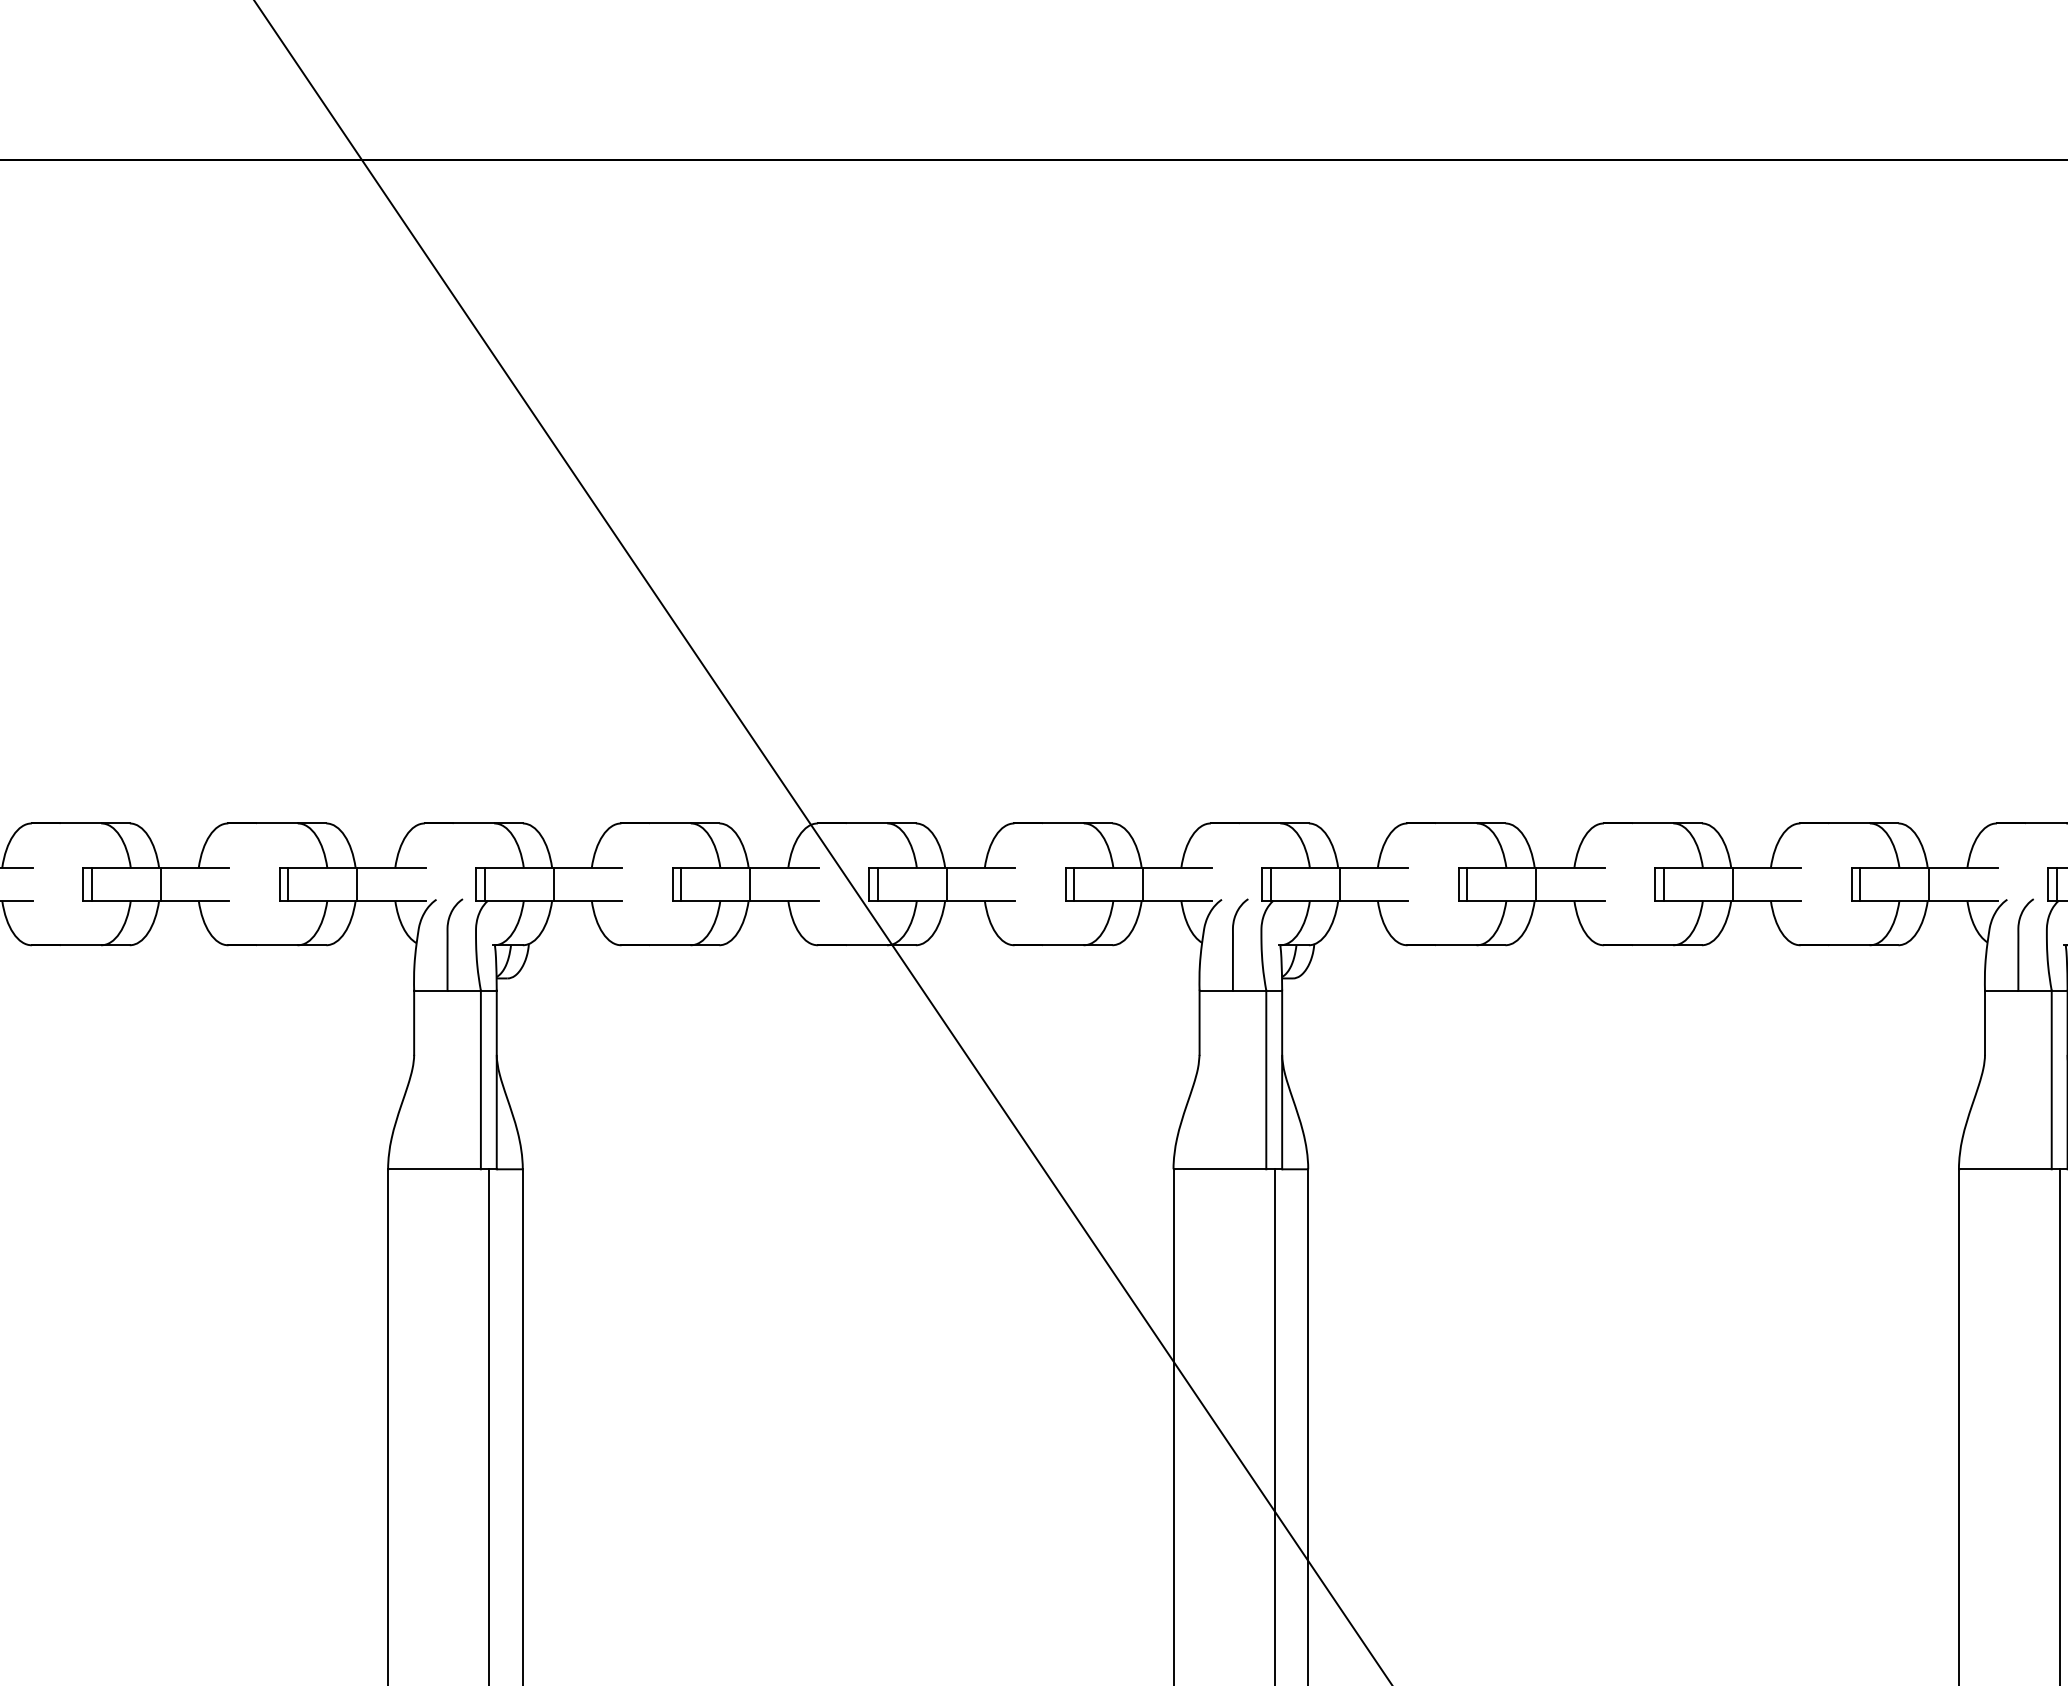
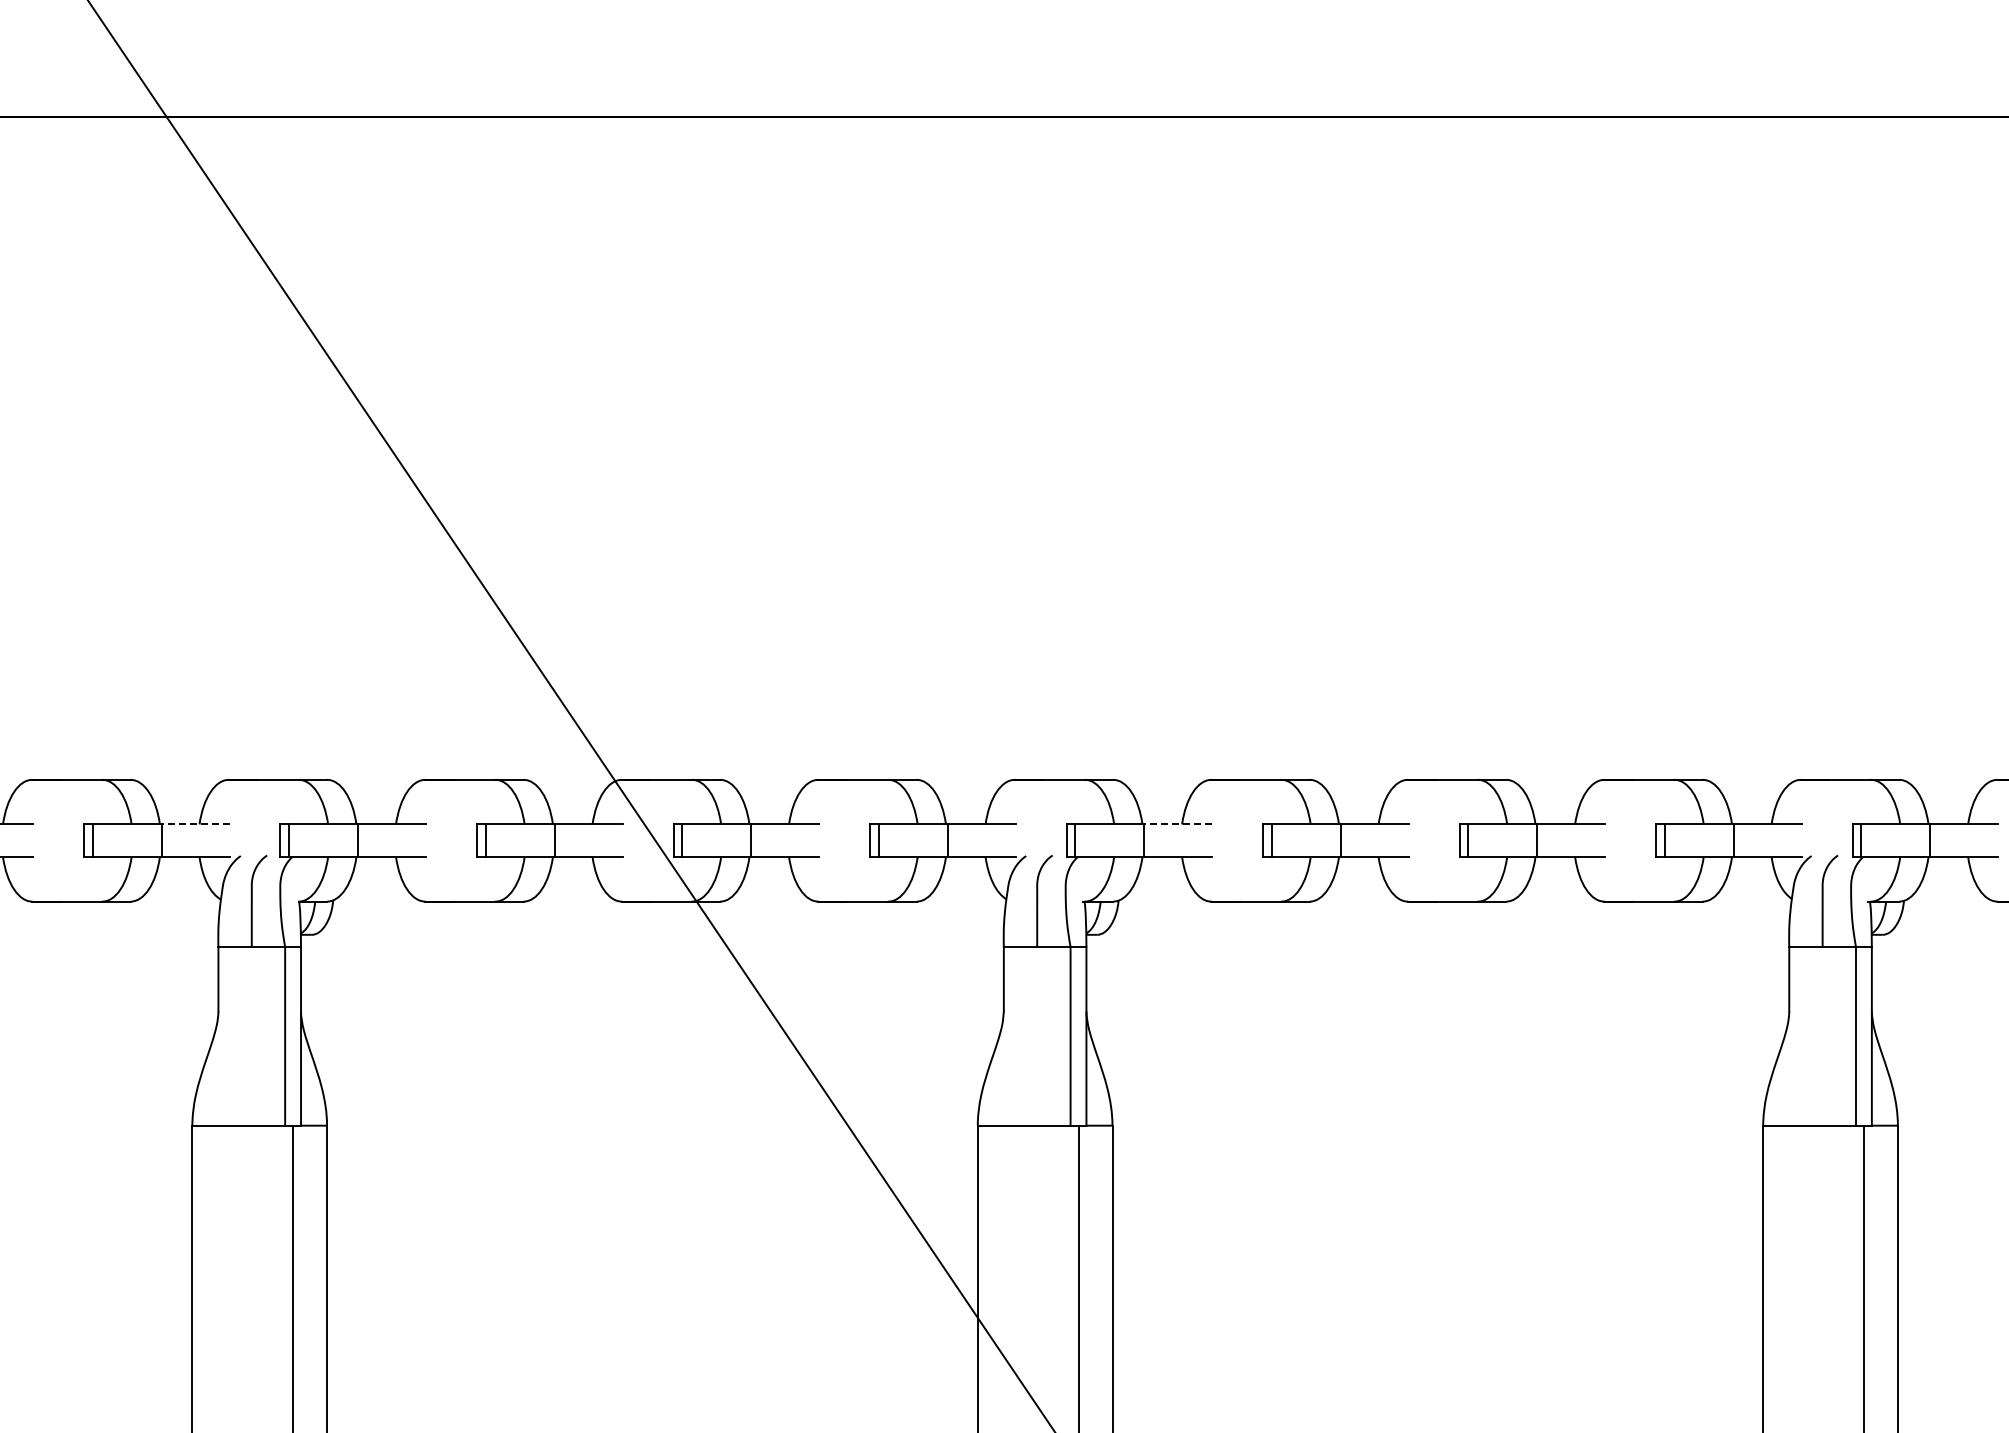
line: (390, 868) -> (194, 824), solid -> dashed
line: (1373, 868) -> (1177, 824), solid -> dashed

